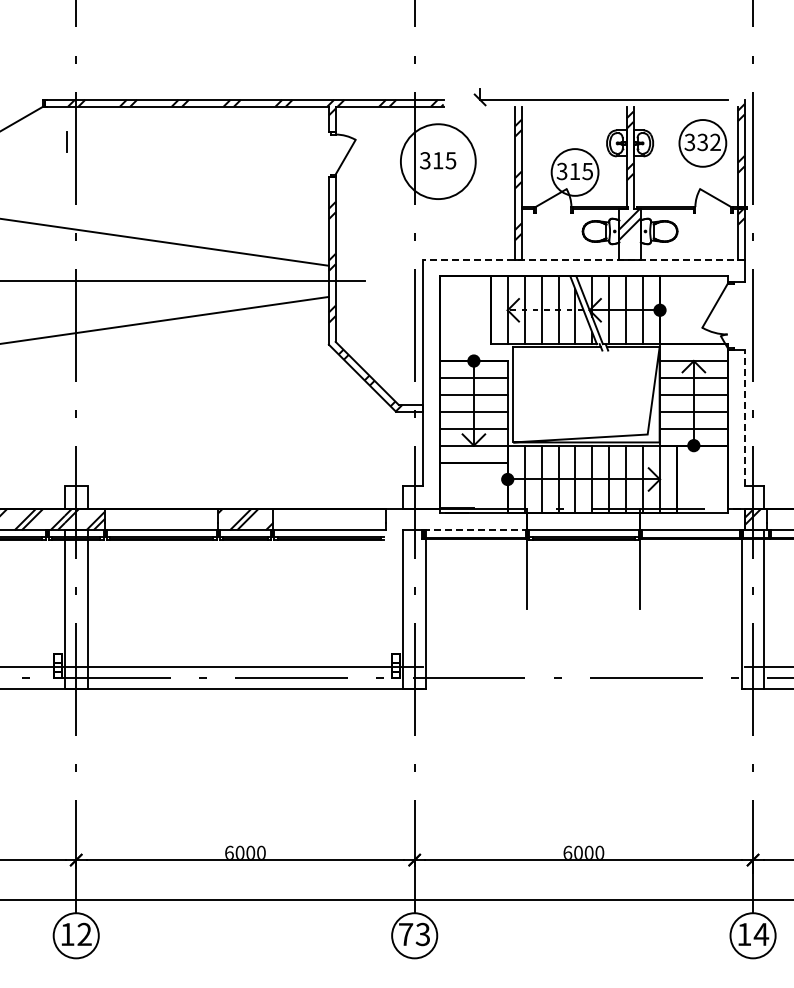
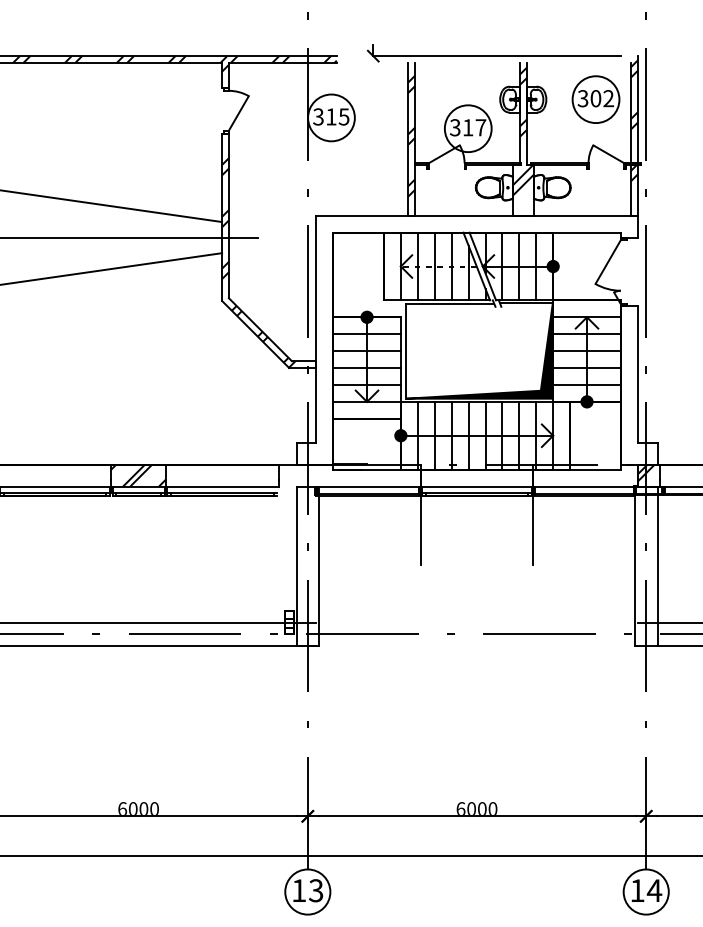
text: (702, 141) -> (595, 97), 332 -> 302
circle: (437, 161) -> (330, 117), size x0.62
text: (587, 171) -> (480, 127), 315 -> 317
line: (583, 259) -> (476, 215), dashed -> solid
fill: (586, 394) -> (479, 350), added
line: (744, 417) -> (637, 373), dashed -> solid
line: (475, 530) -> (368, 486), dashed -> solid
text: (406, 934) -> (299, 890), 73 -> 13

